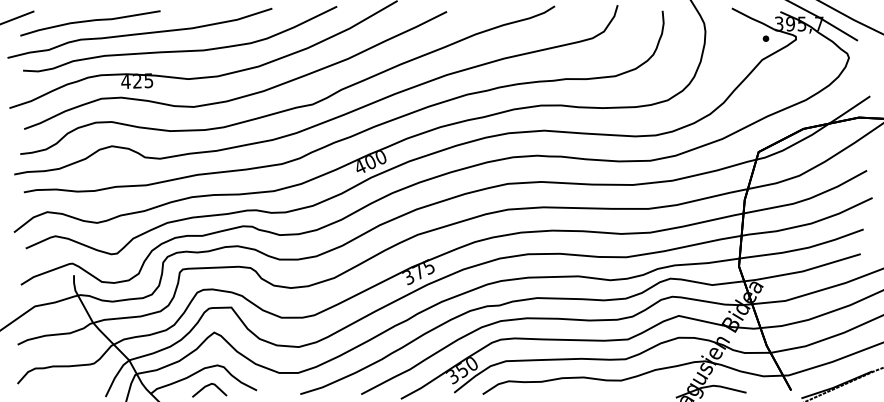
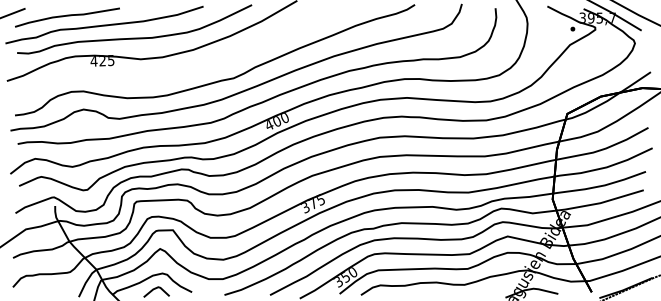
curve: (243, 95) -> (182, 71), removed

